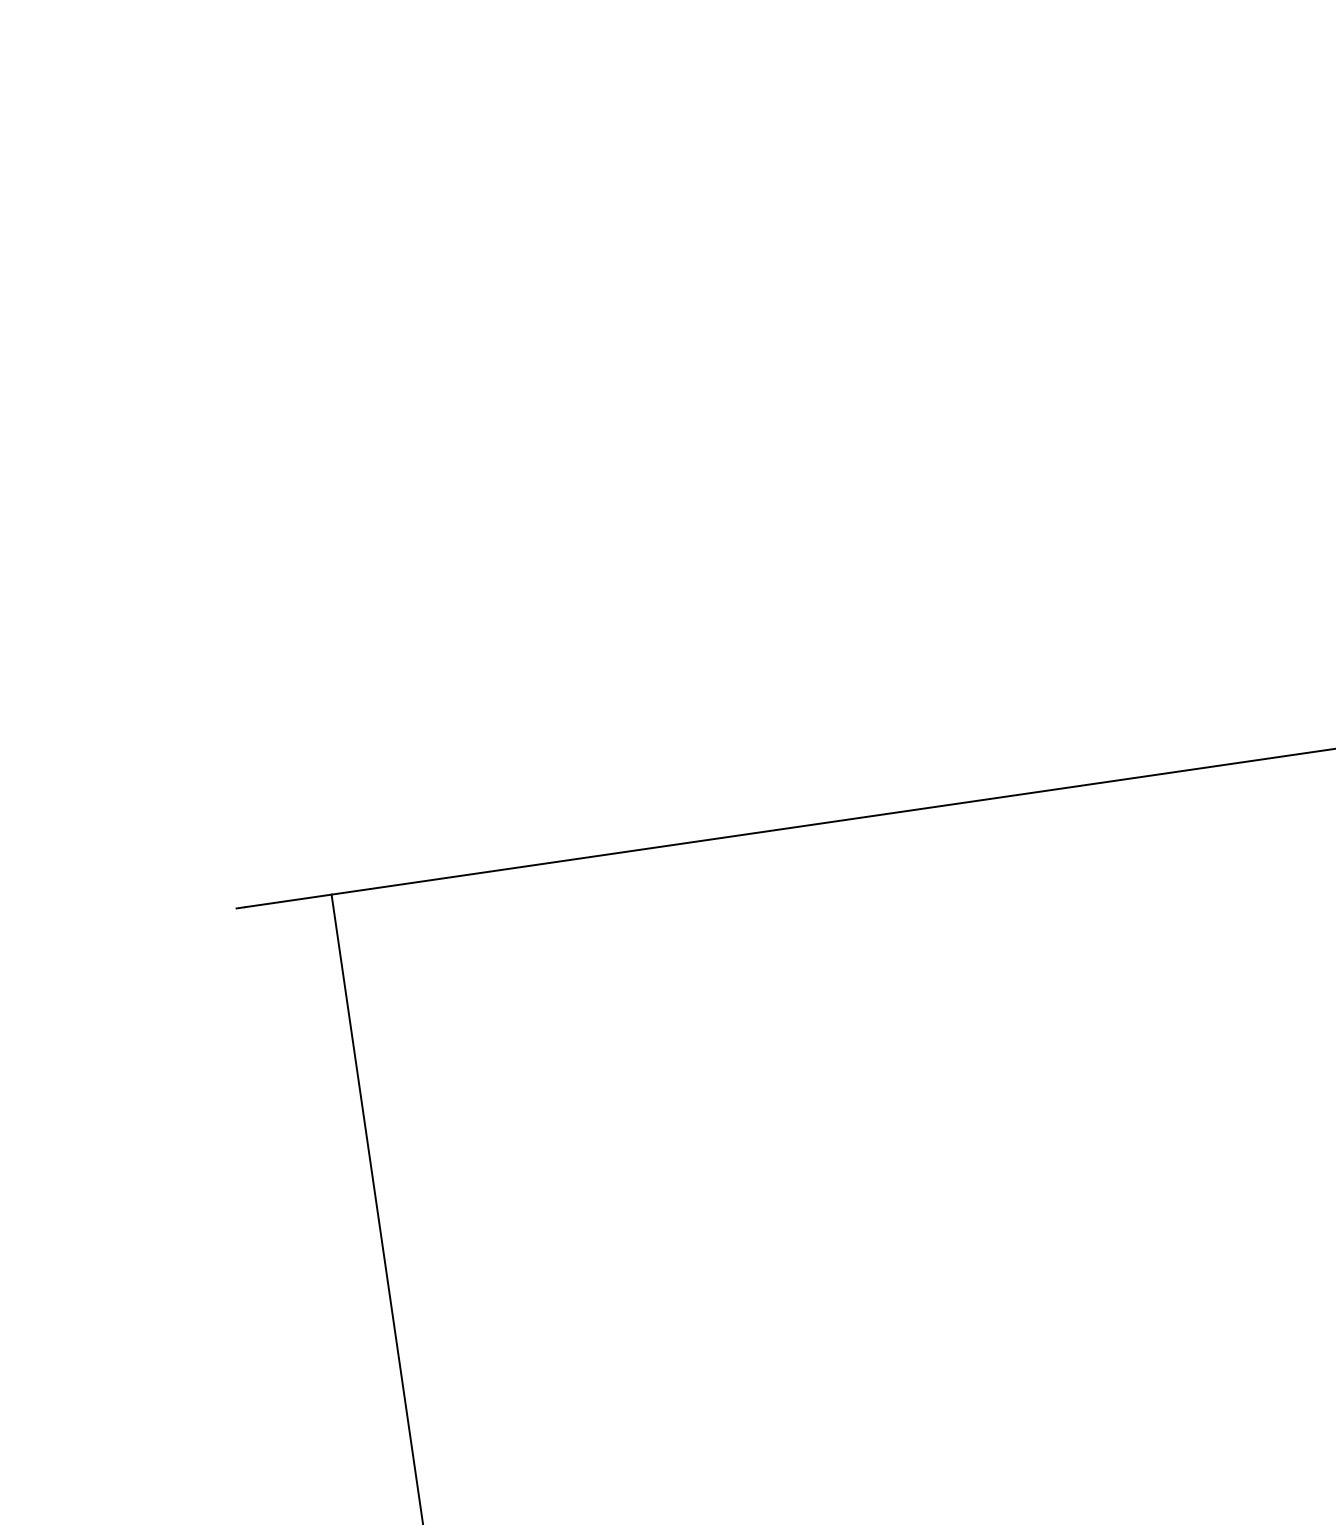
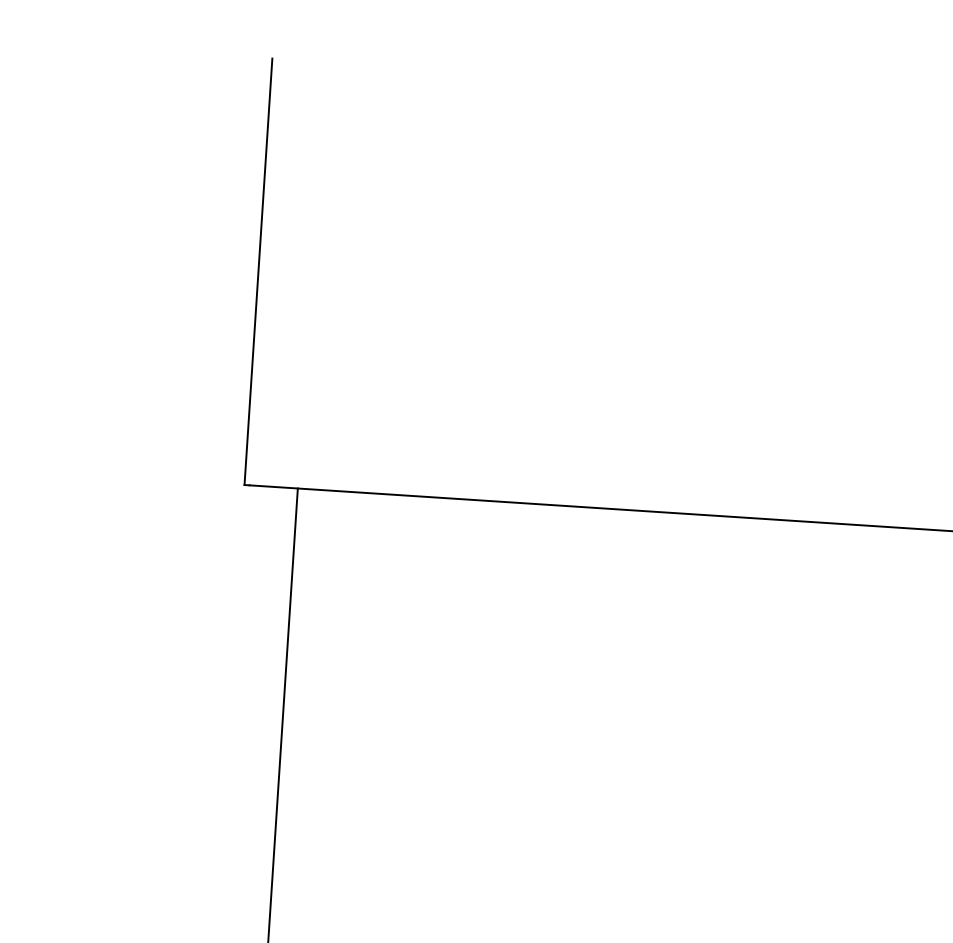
line: (181, 527) -> (258, 271), added

